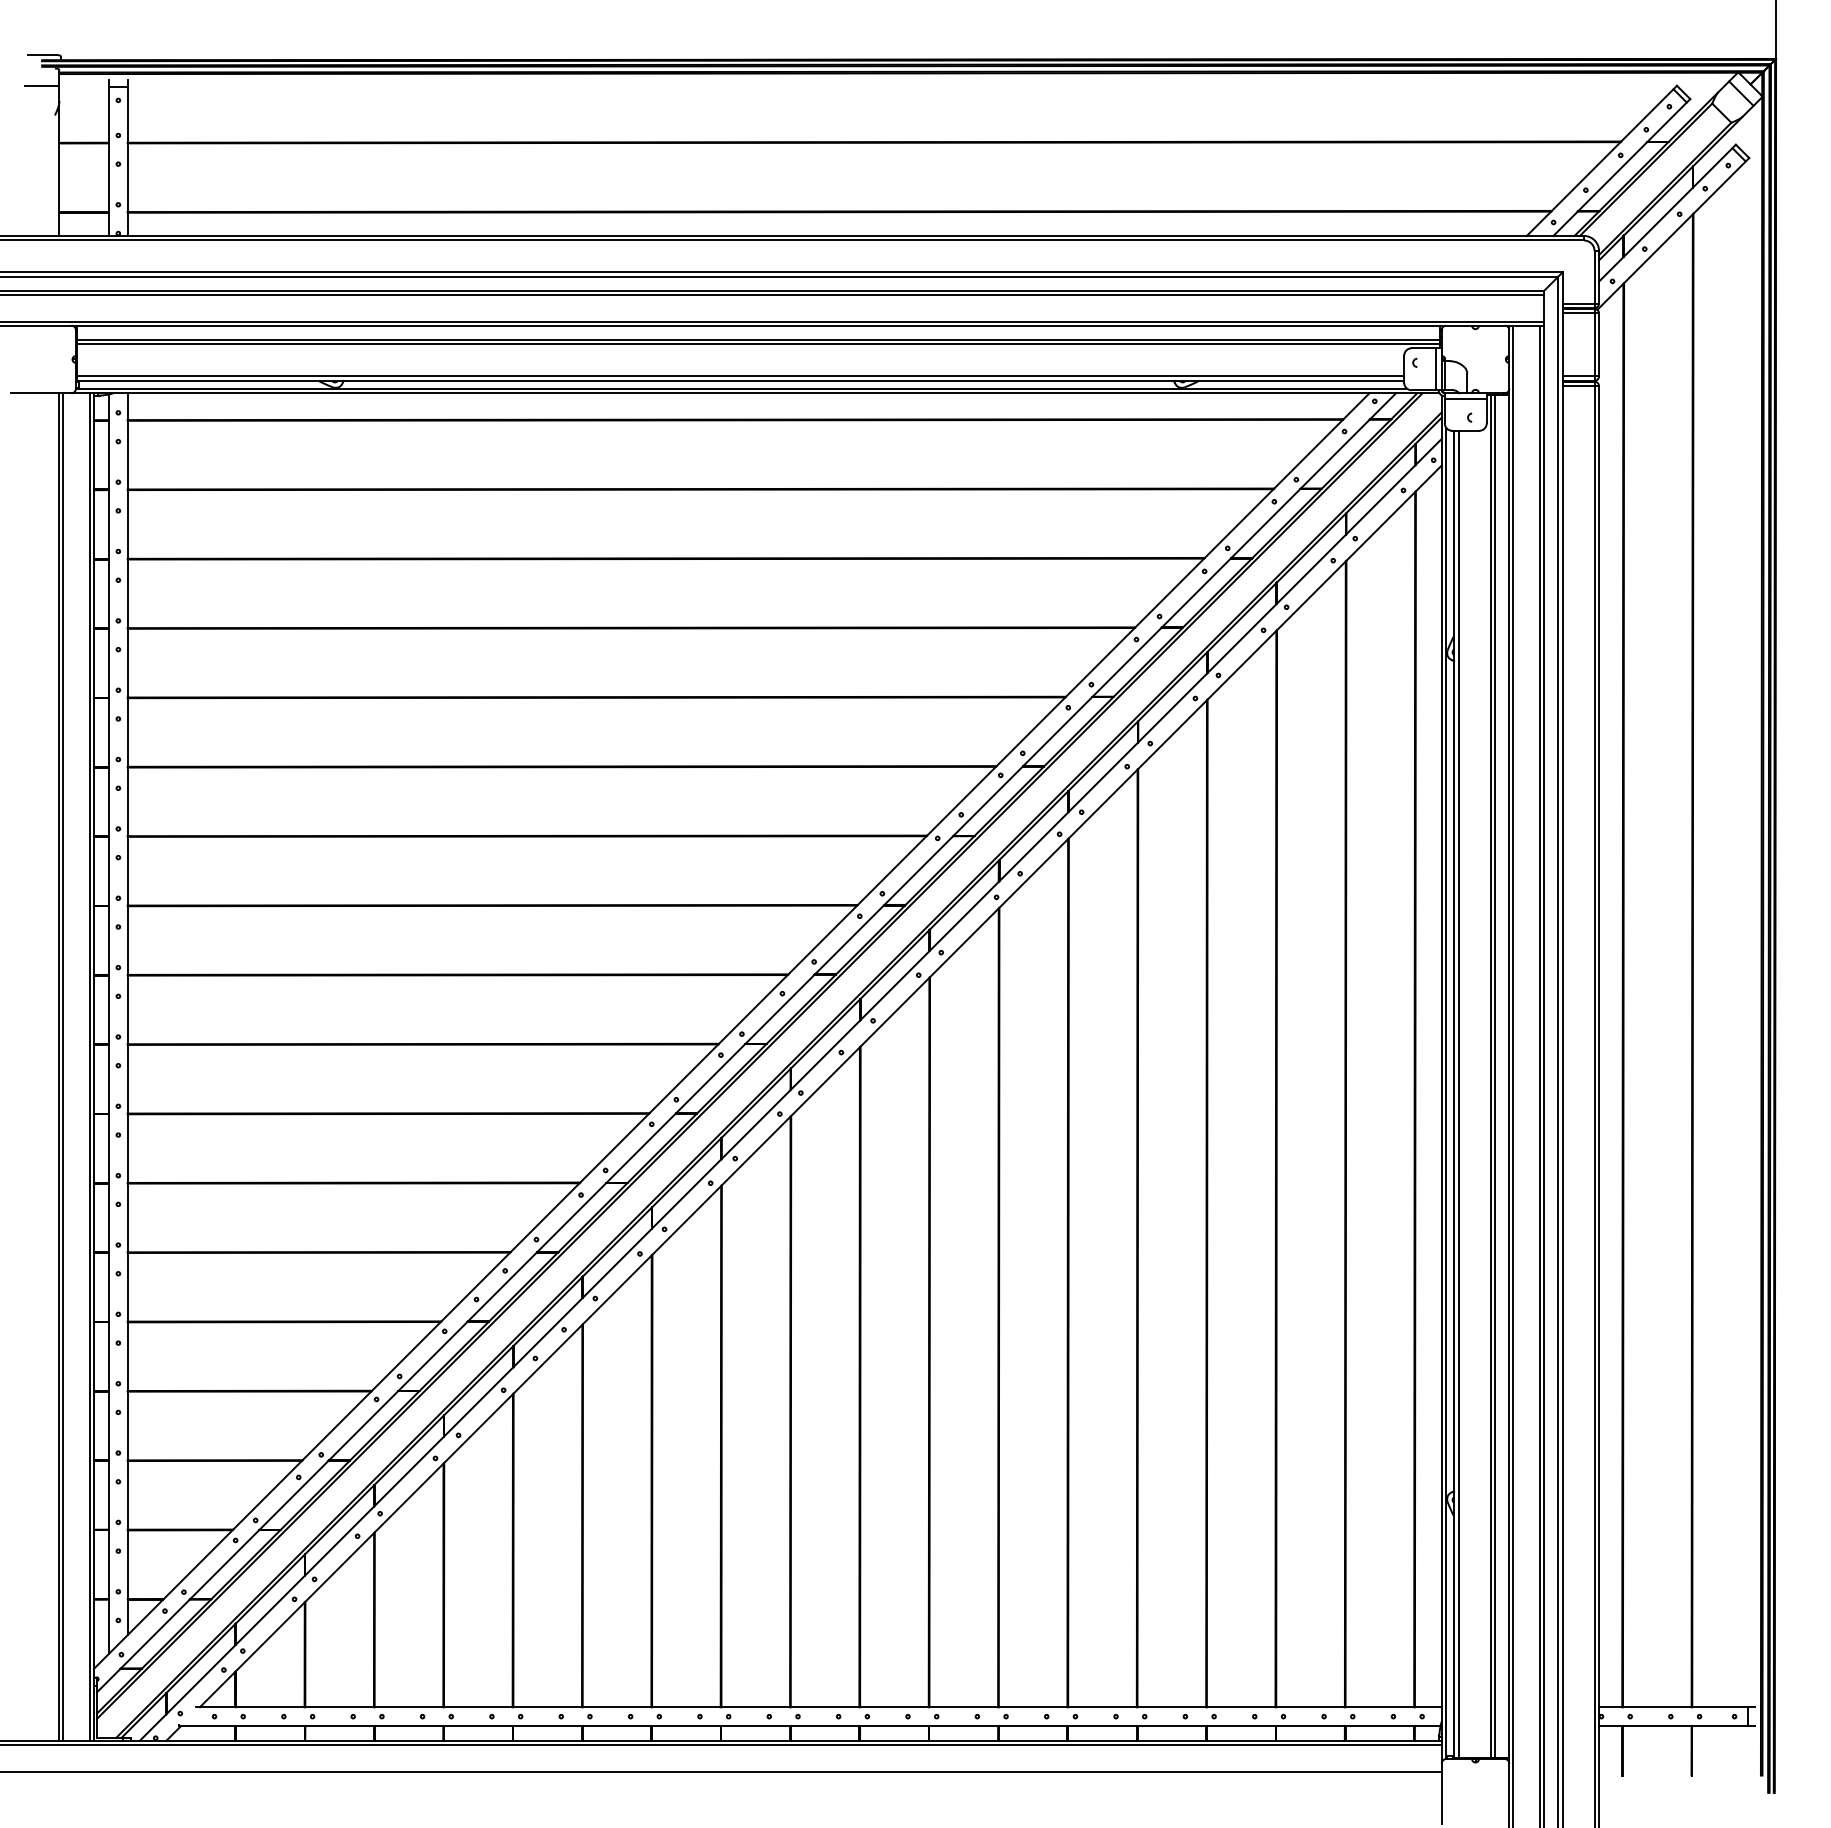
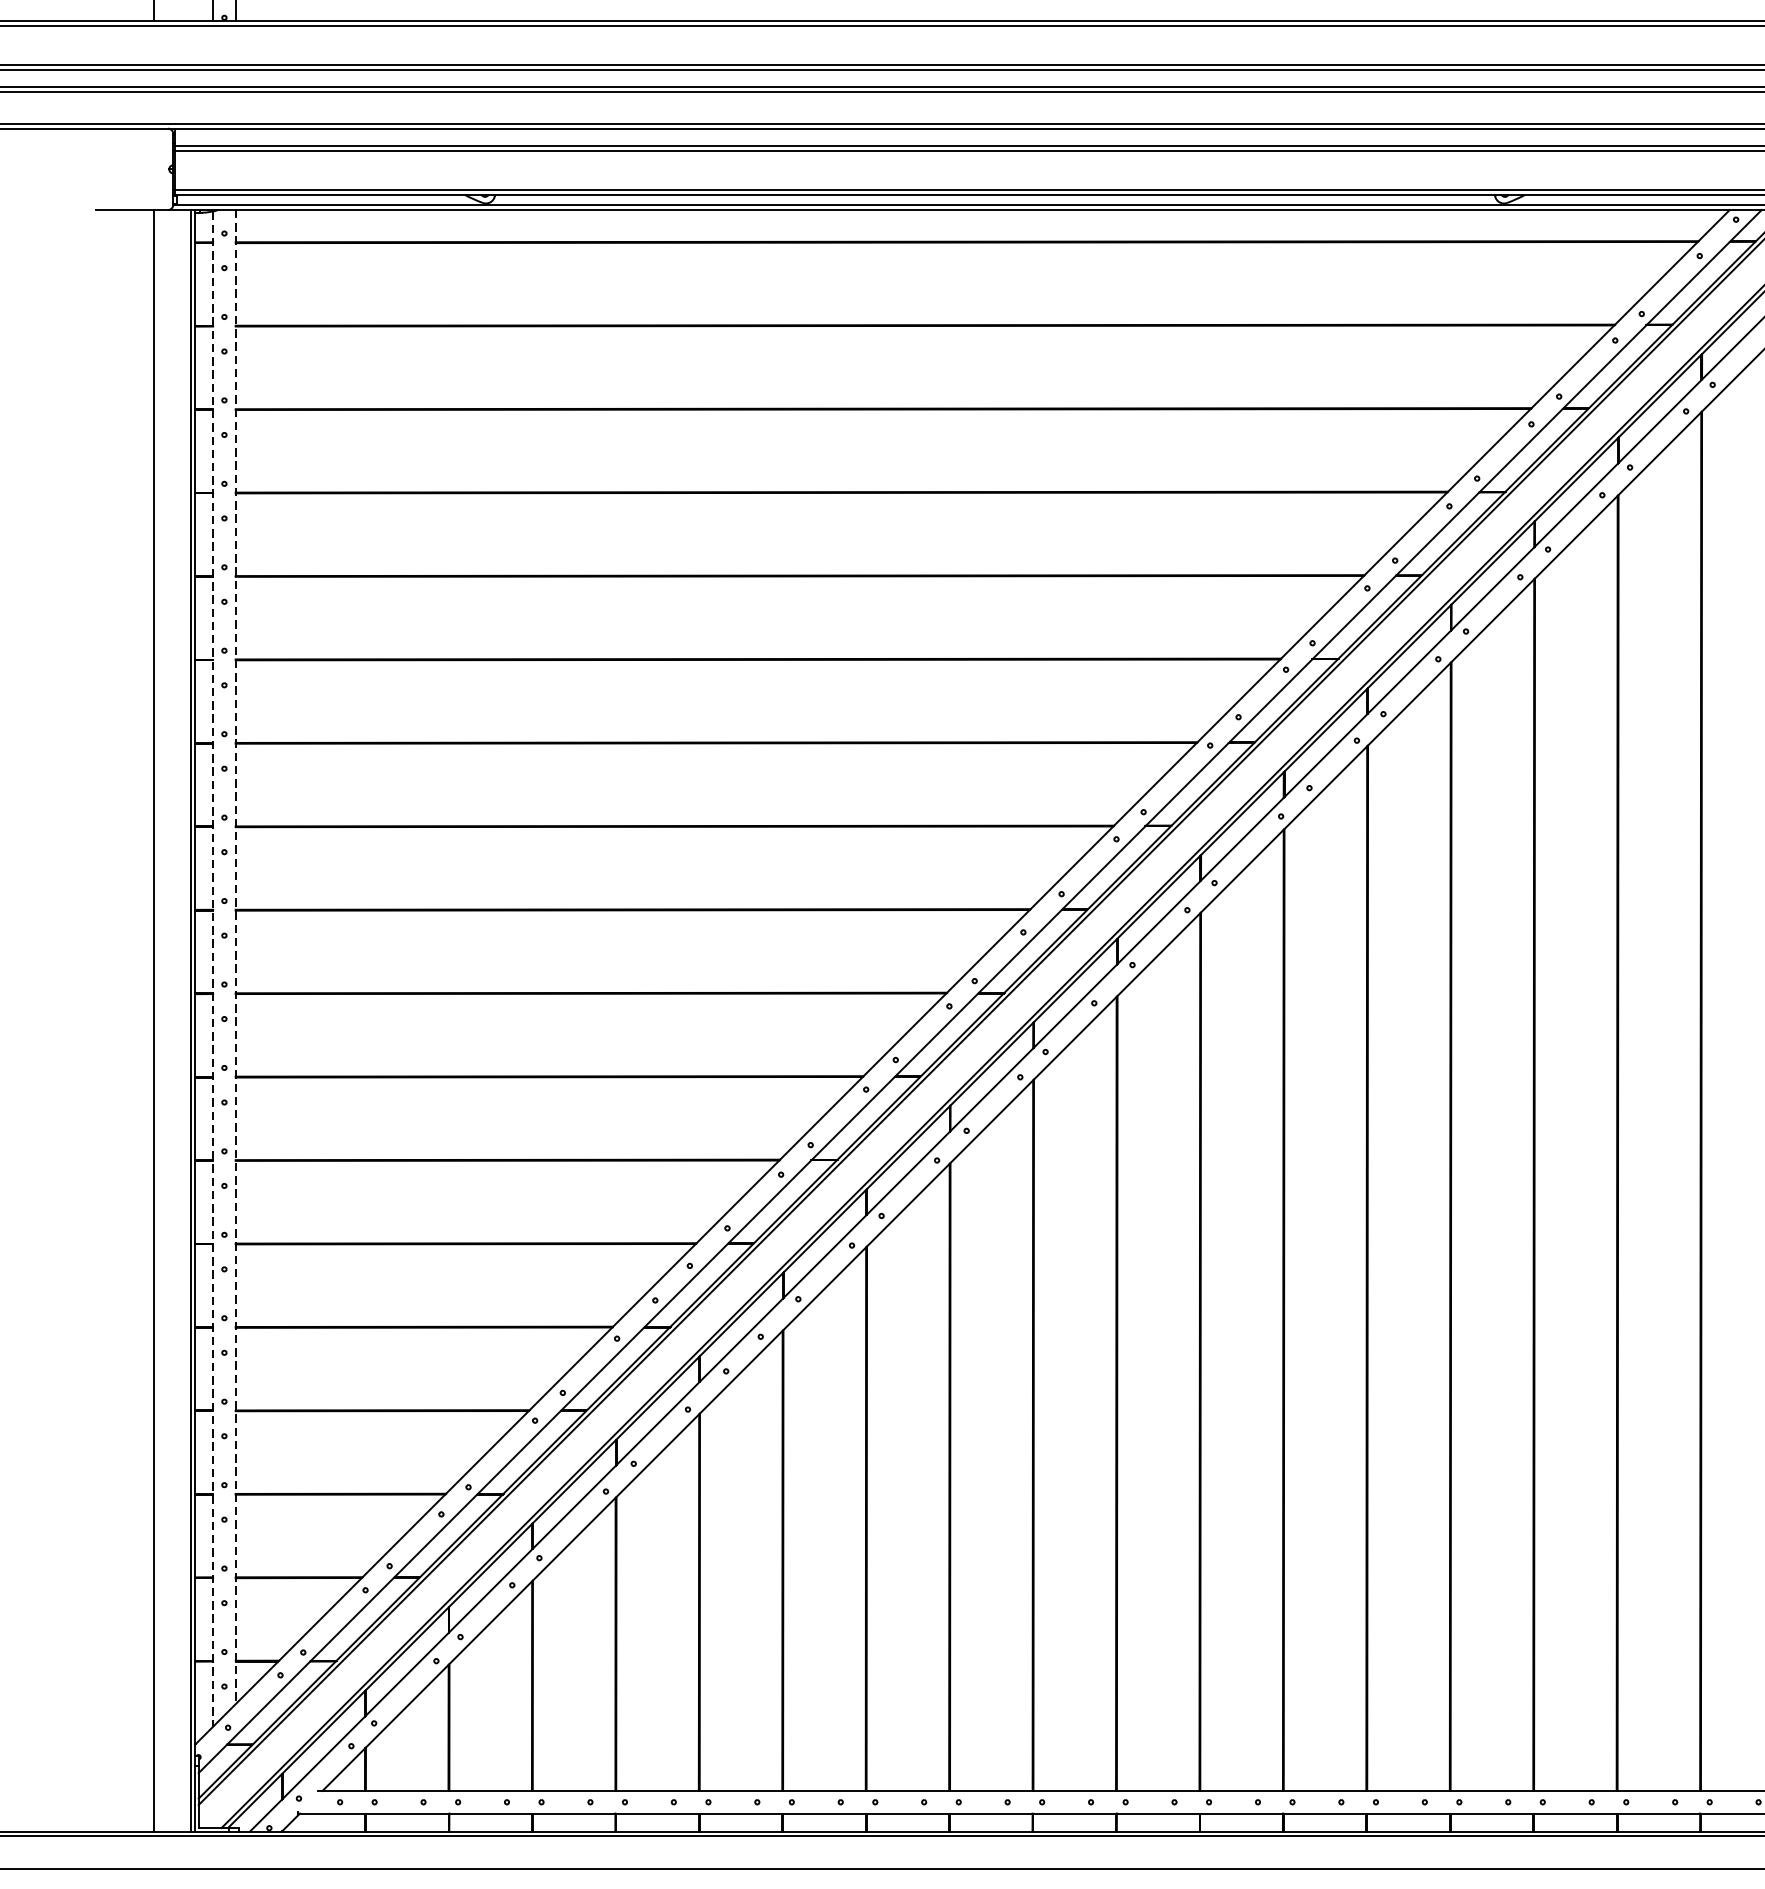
line: (127, 1014) -> (235, 957), solid -> dashed
line: (109, 1024) -> (213, 969), solid -> dashed
line: (63, 1067) -> (158, 1021), removed

